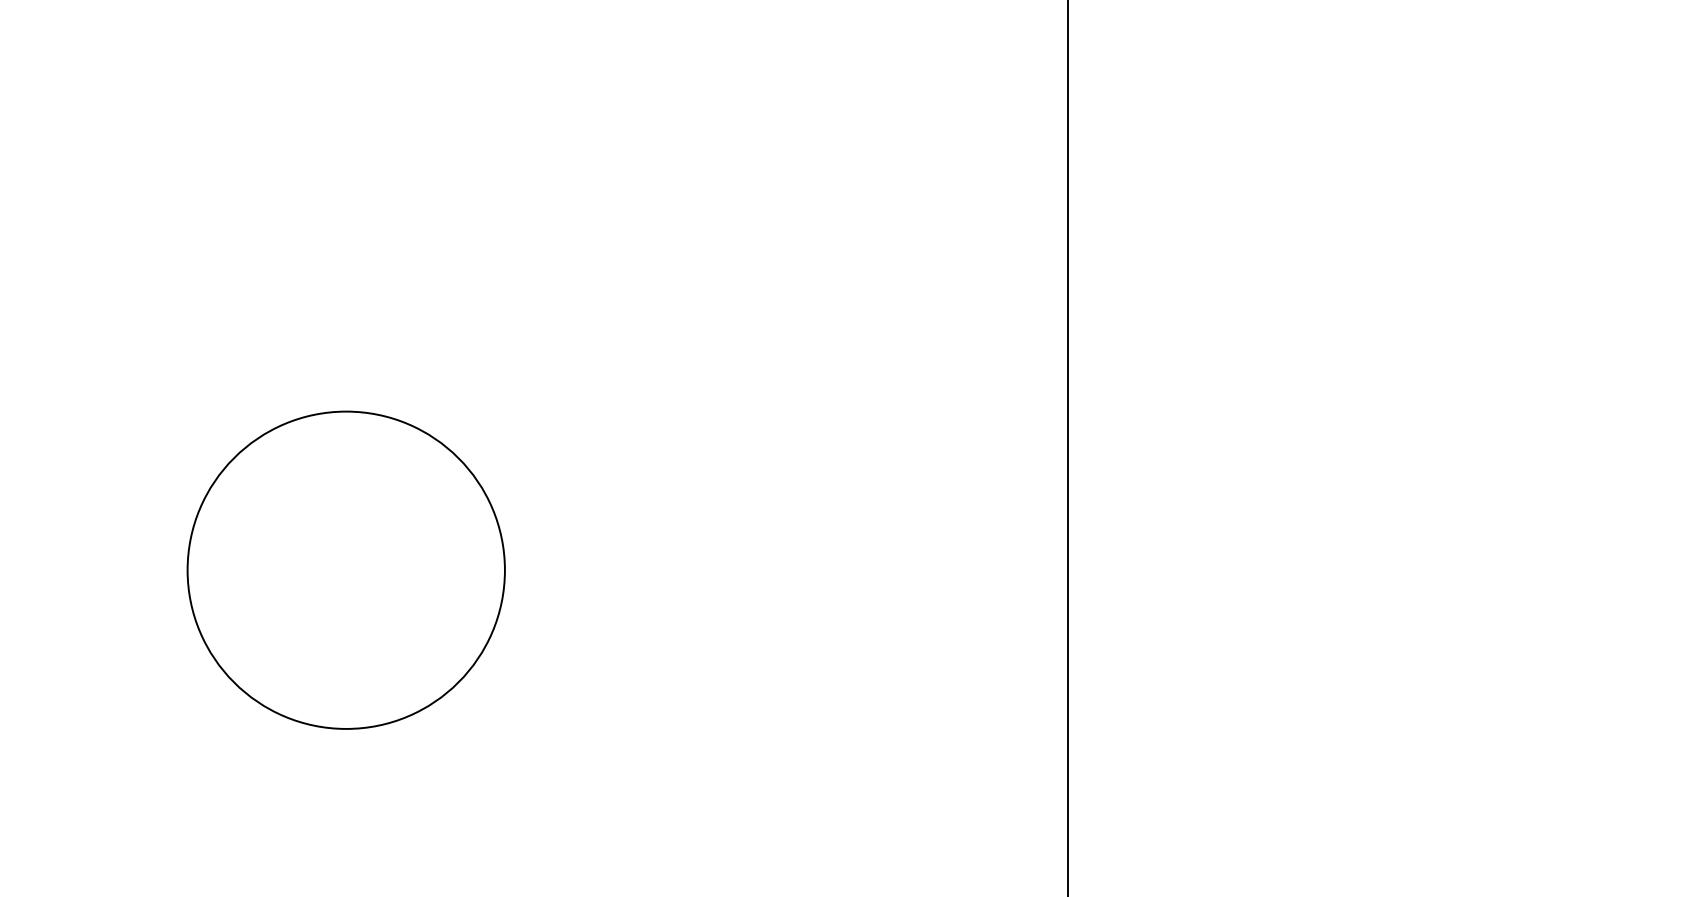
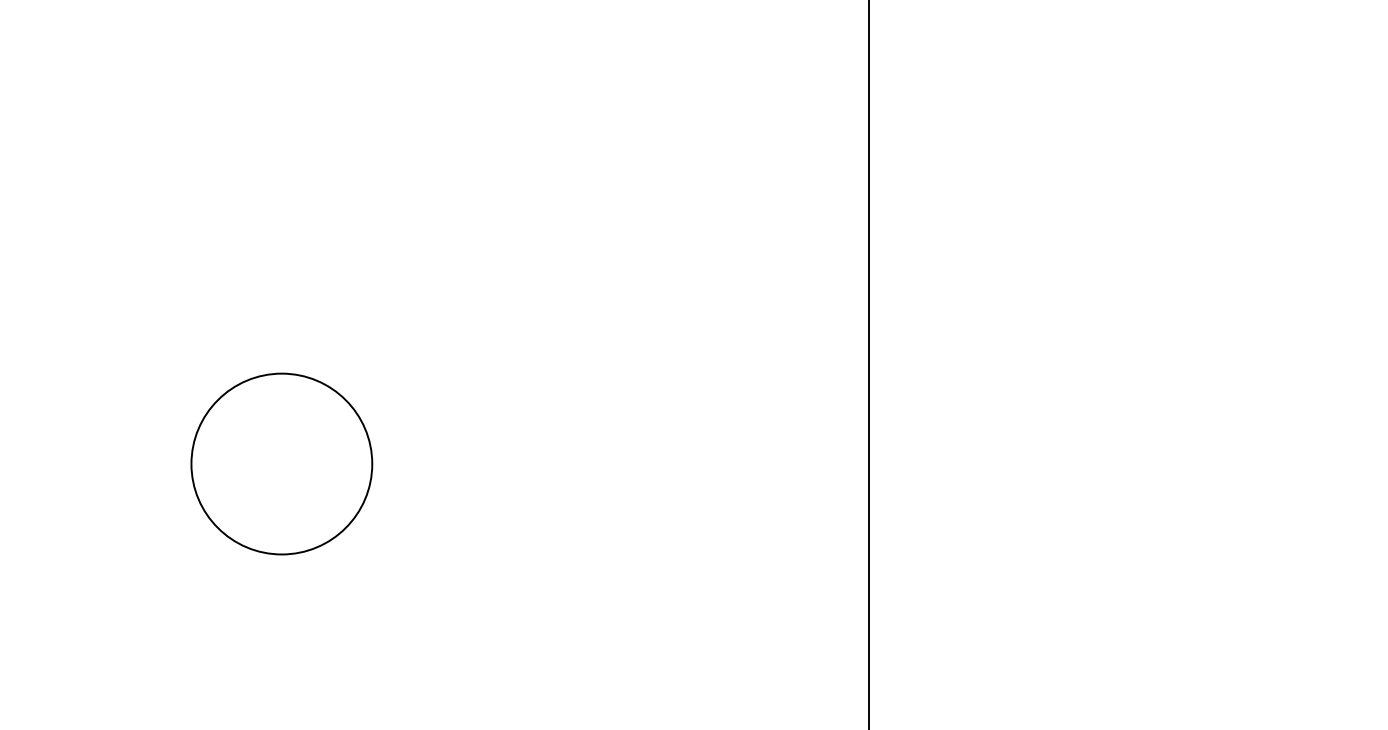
circle: (345, 569) -> (281, 463), size x0.7

